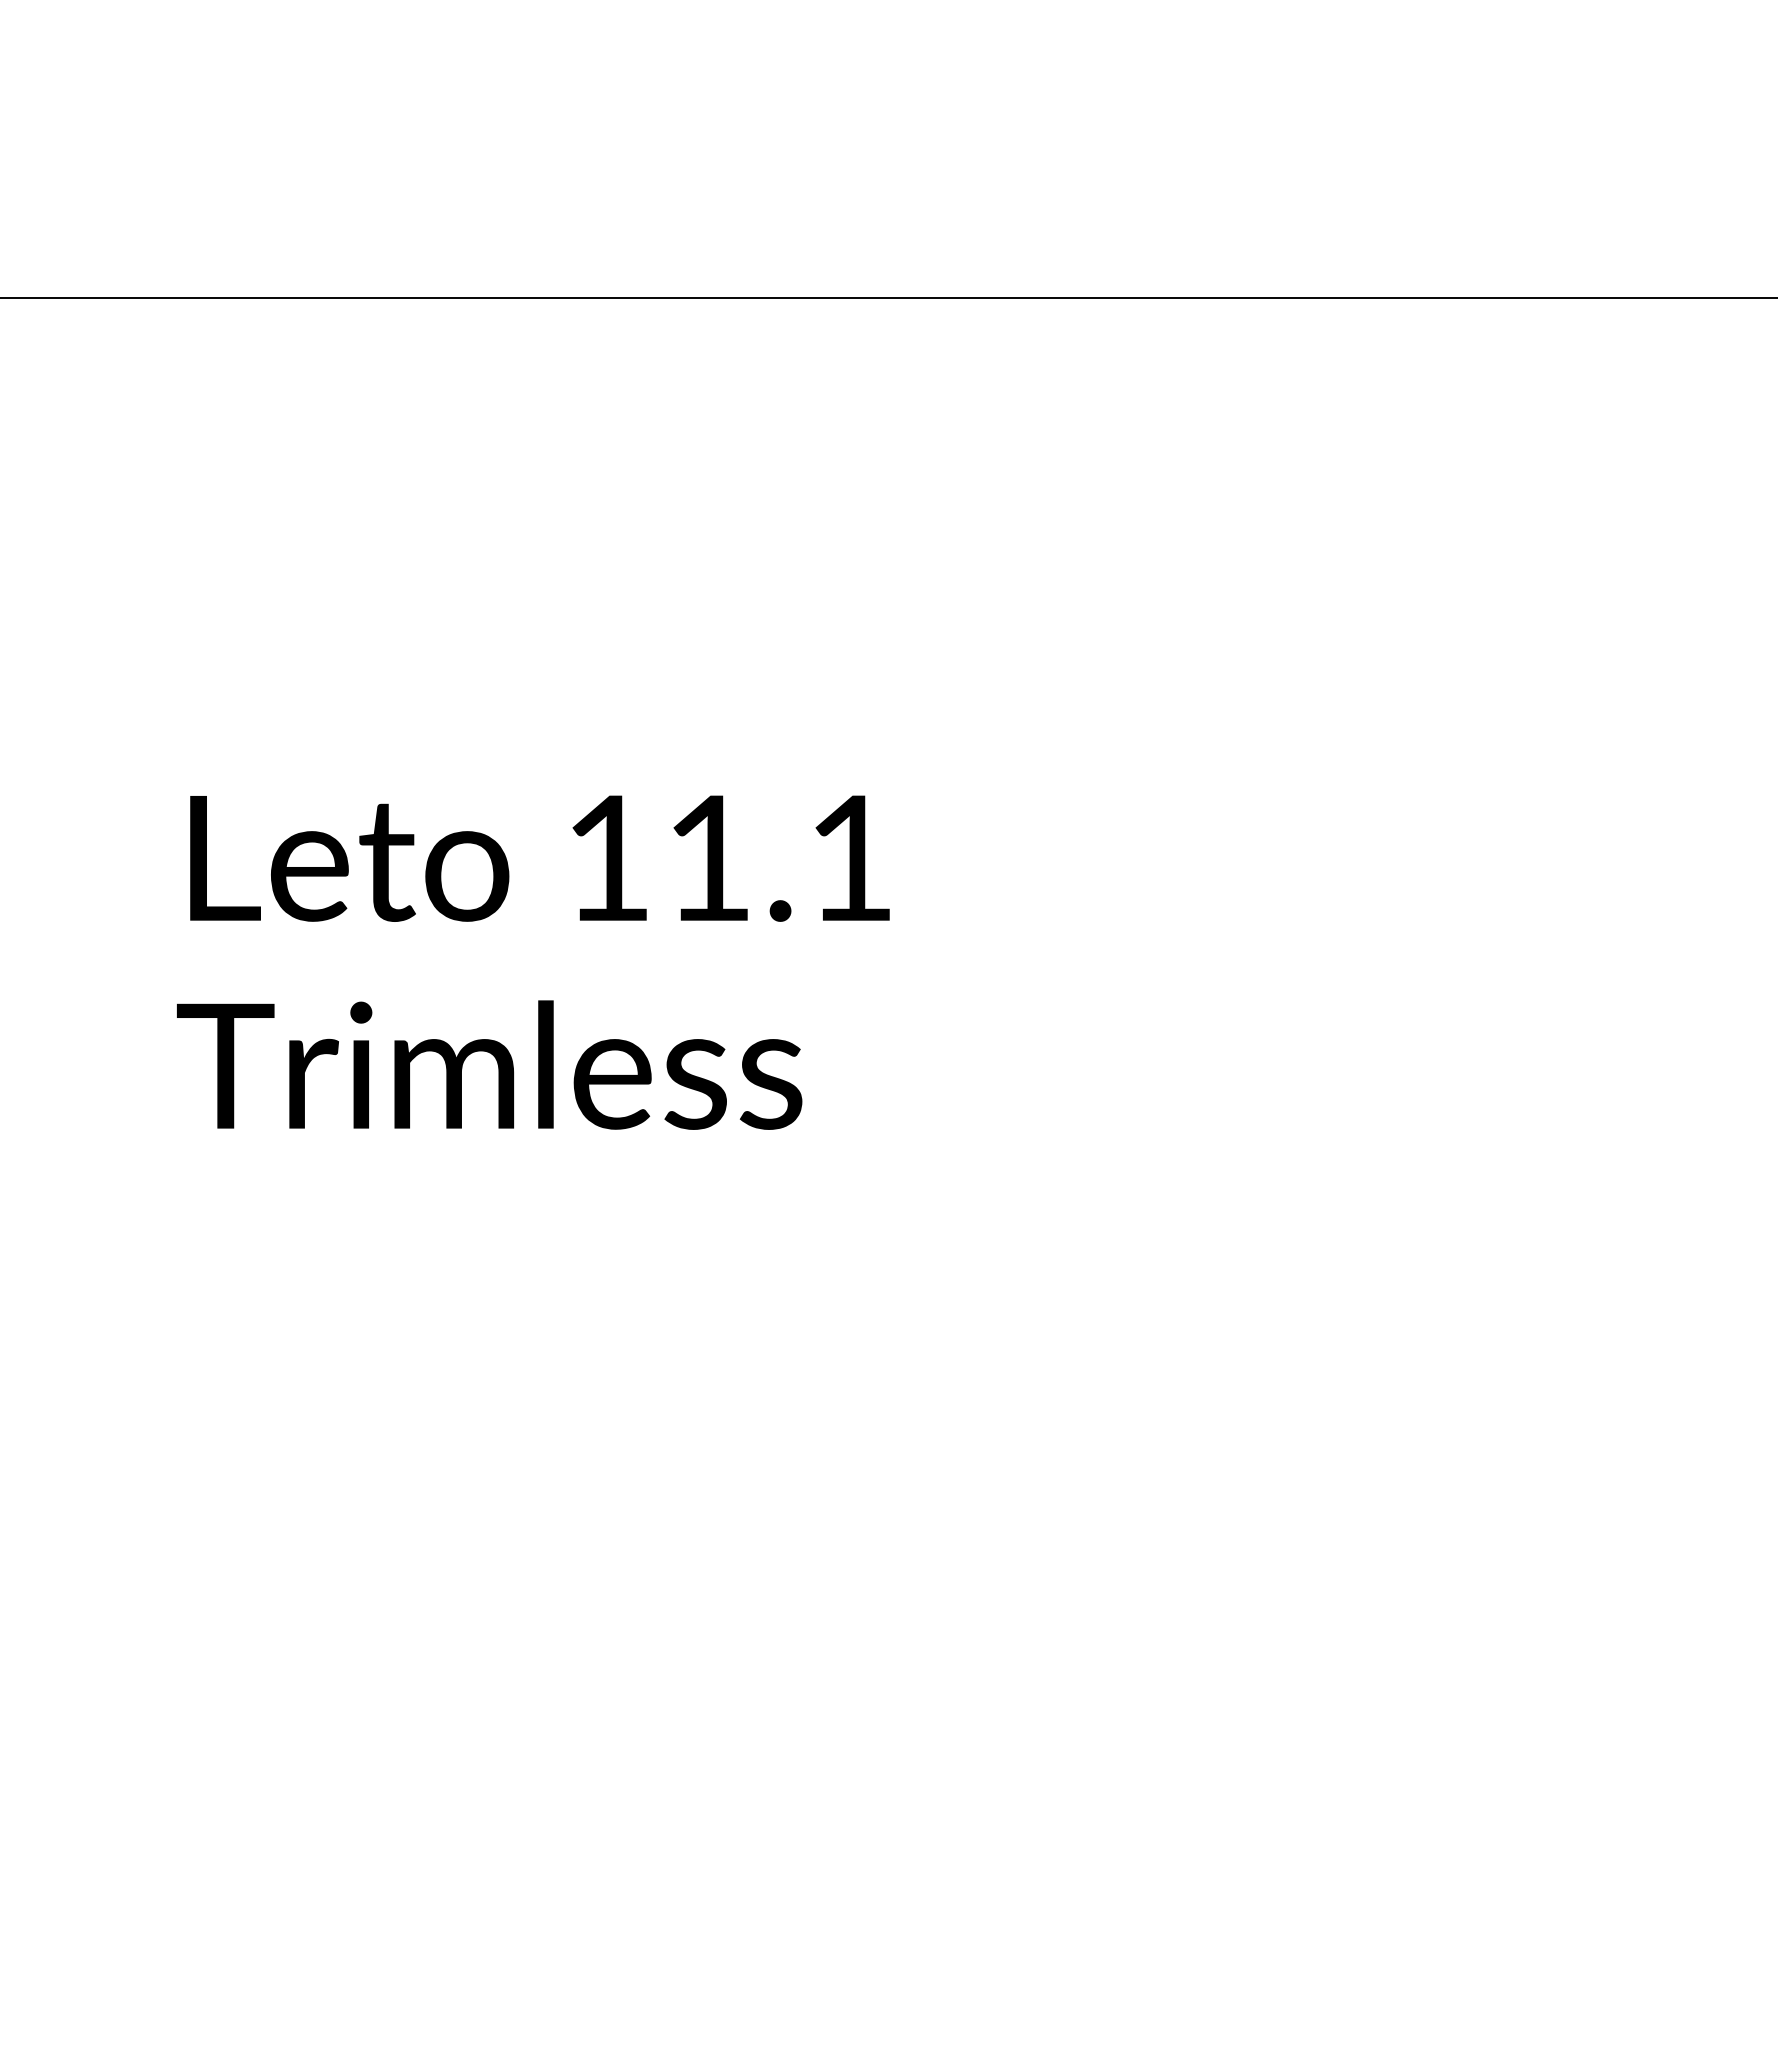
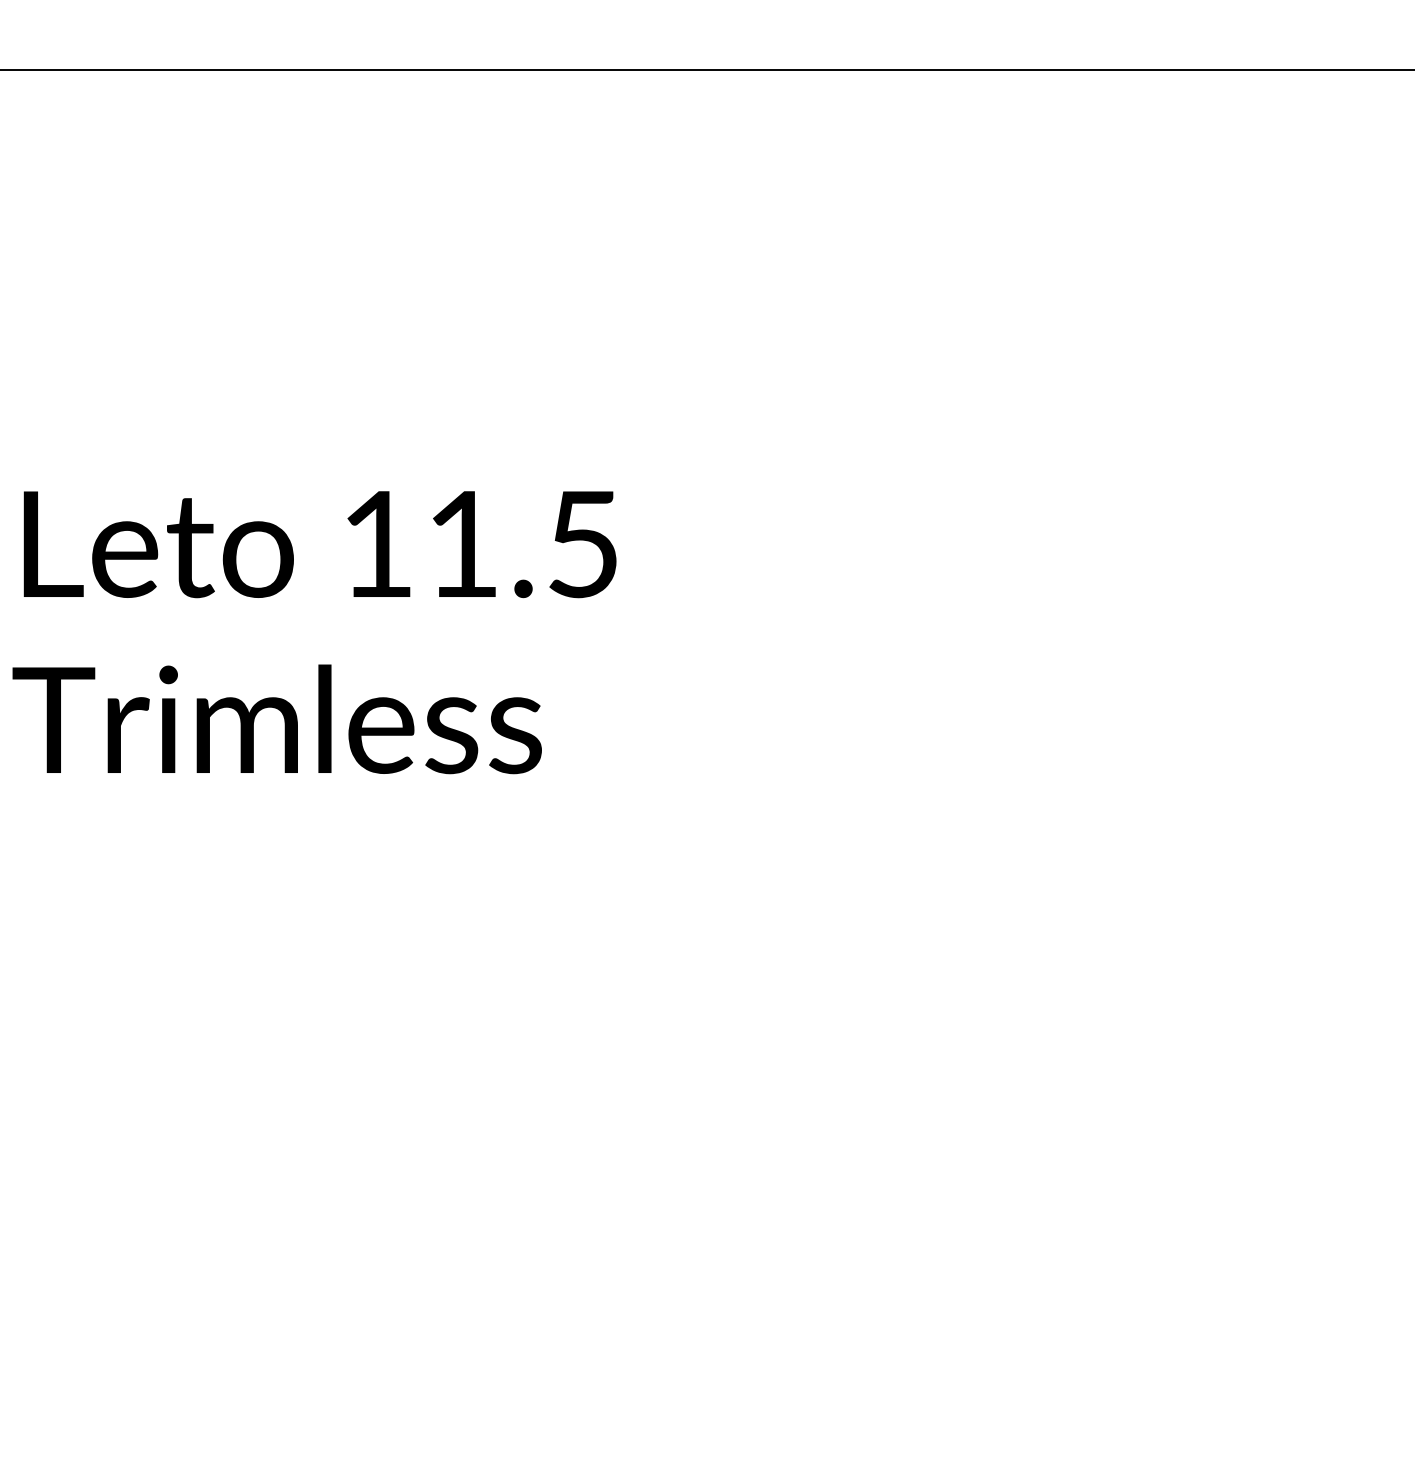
text: (850, 858) -> (582, 544), 11.1 -> 11.5

